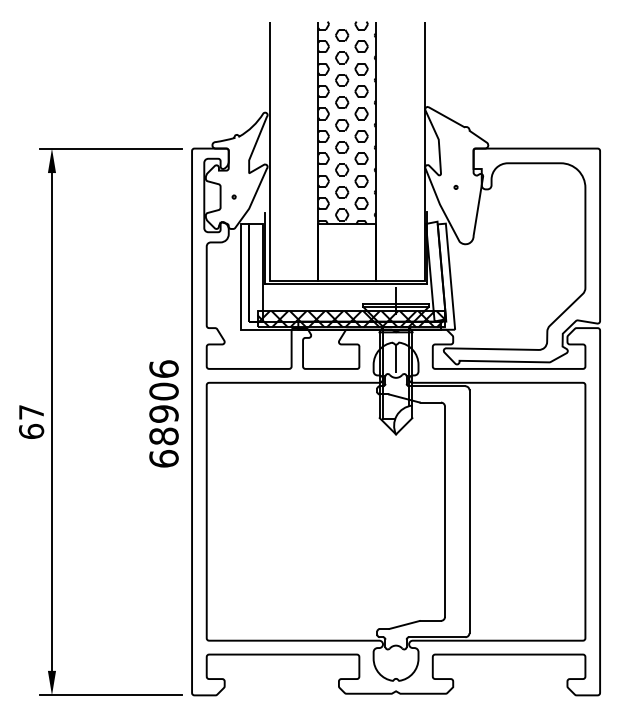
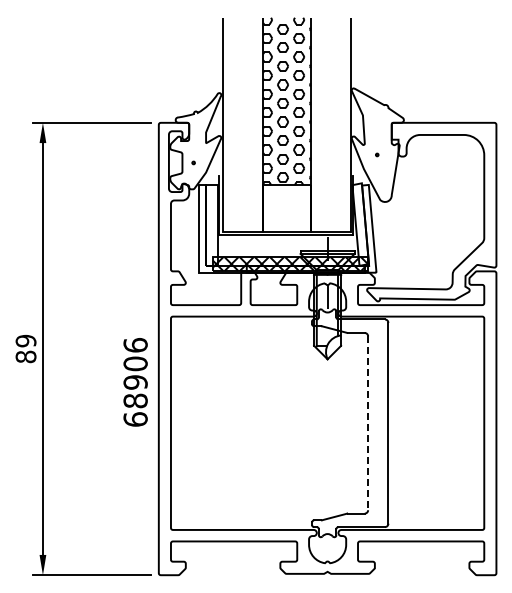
text: (163, 414) -> (135, 382), moved
text: (30, 421) -> (25, 348), 67 -> 89
line: (445, 512) -> (368, 423), solid -> dashed

